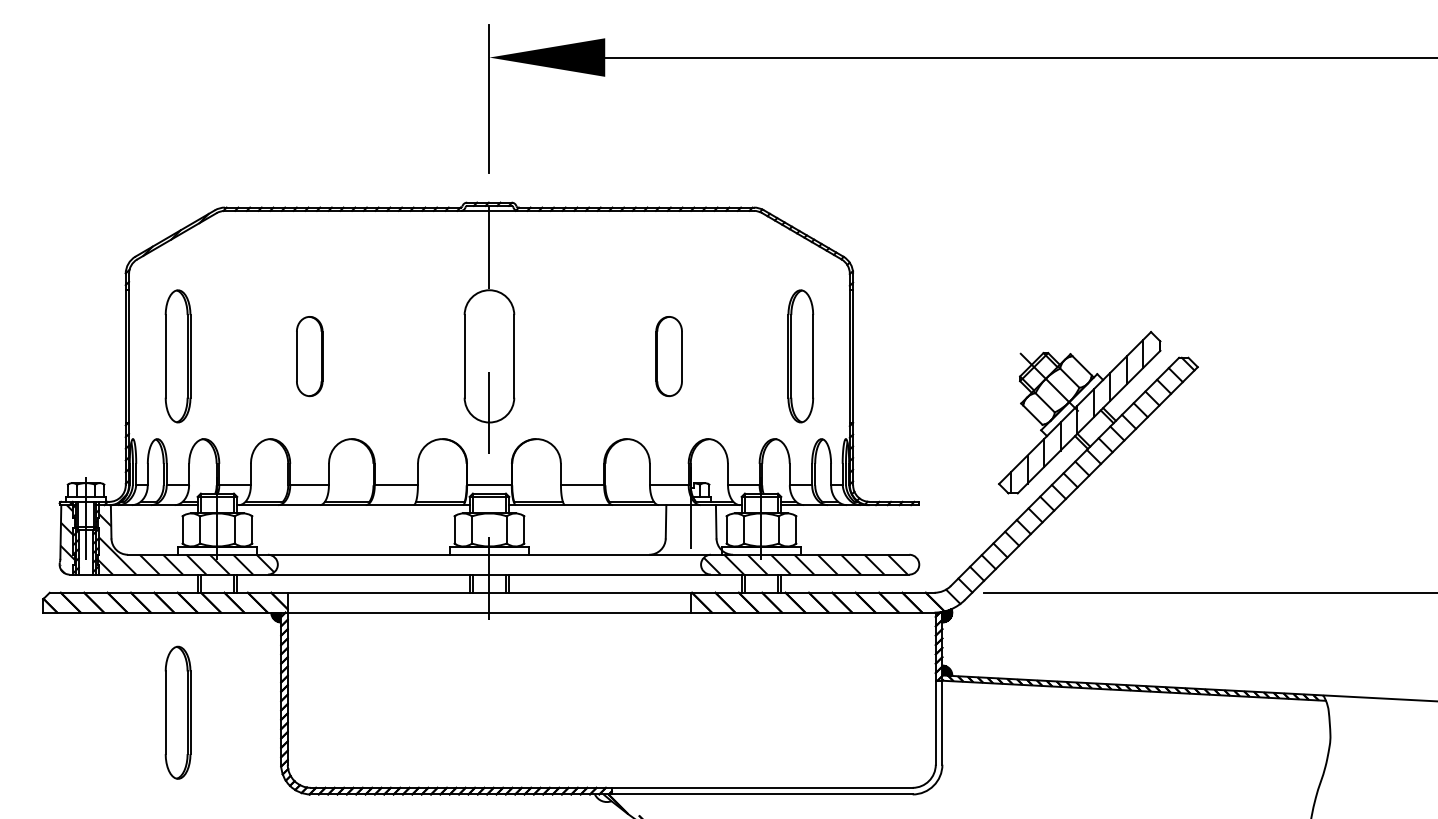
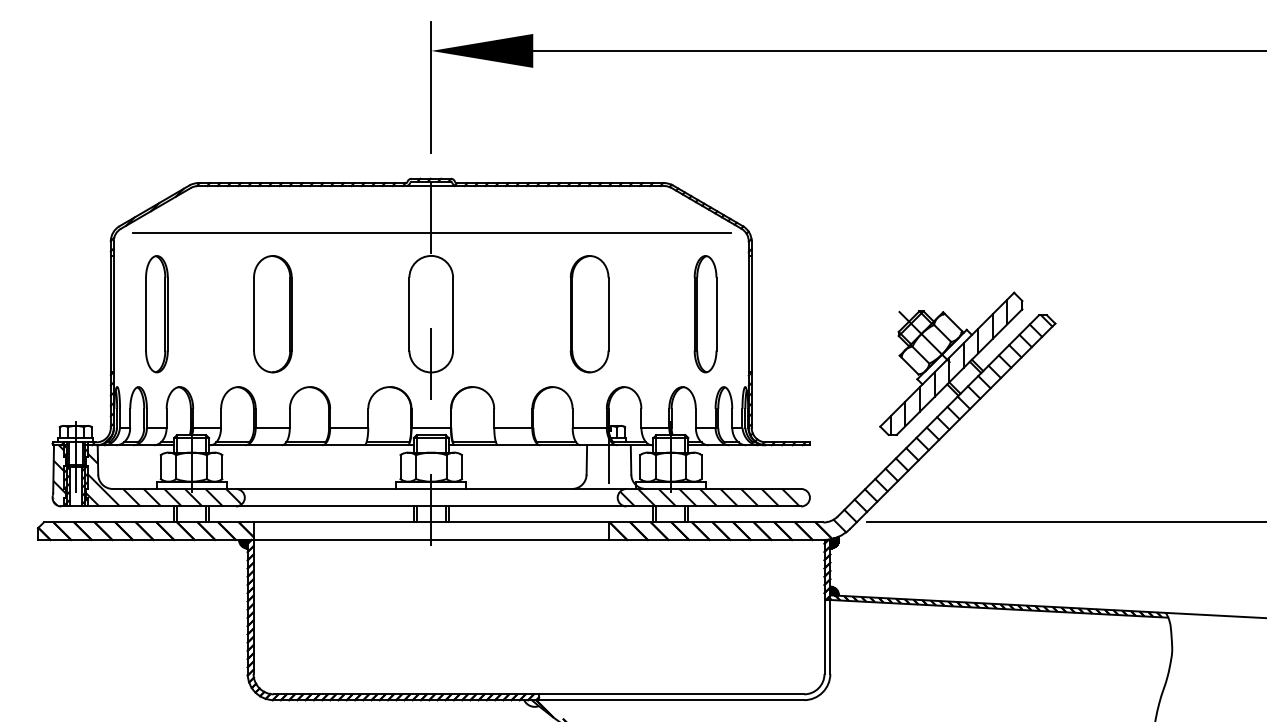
line: (489, 263) -> (431, 232), added
part: (309, 356) -> (272, 314), size x1.67
part: (669, 356) -> (589, 314), size x1.67
part: (177, 713) -> (156, 628), removed

